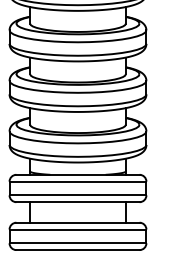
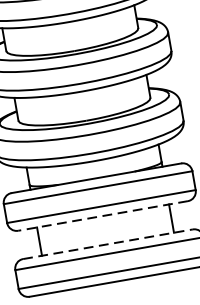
line: (78, 202) -> (103, 216), solid -> dashed
line: (78, 222) -> (108, 243), solid -> dashed

